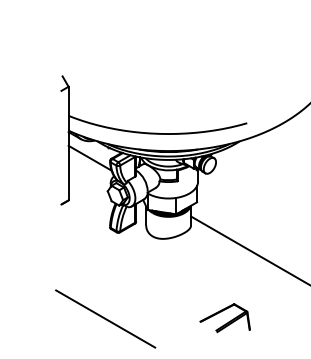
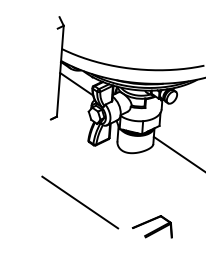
line: (105, 318) -> (80, 202), moved
part: (224, 318) -> (152, 226), moved

